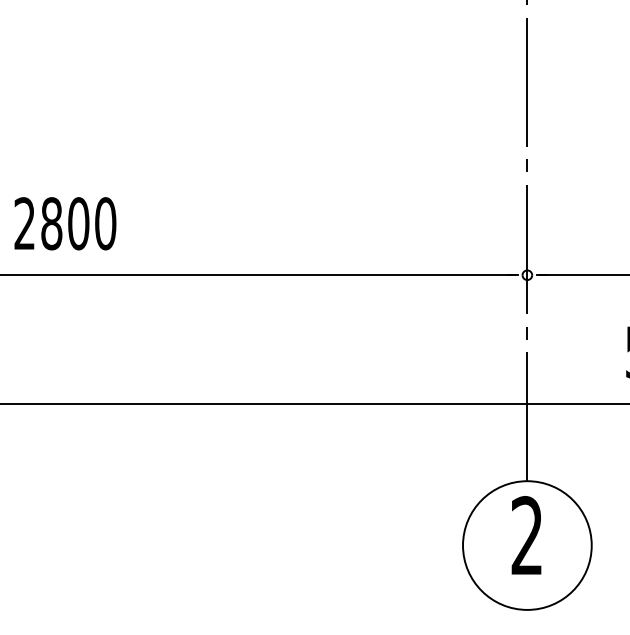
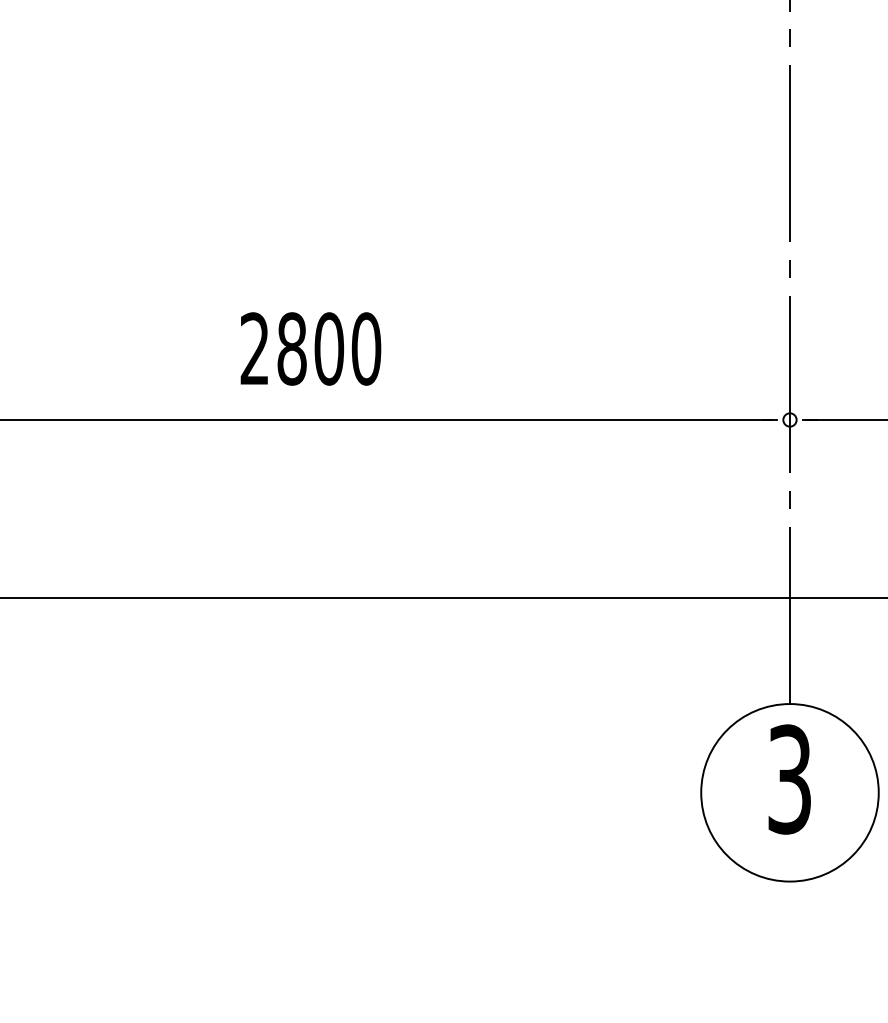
text: (65, 223) -> (310, 348), moved
text: (527, 535) -> (789, 779), 2 -> 3

